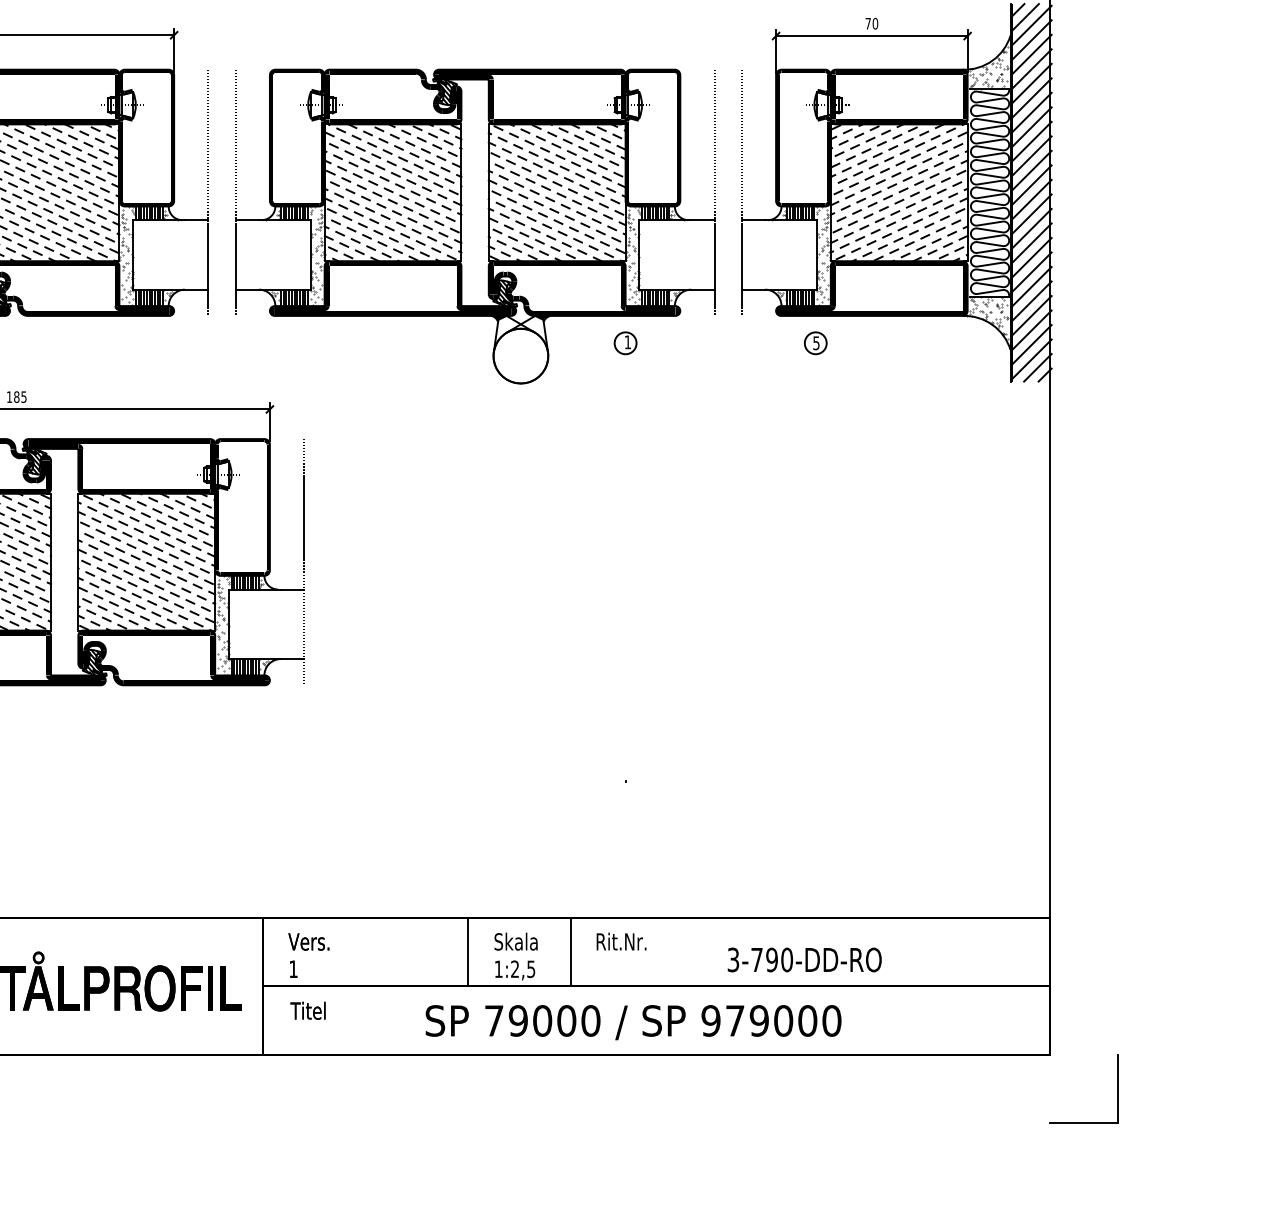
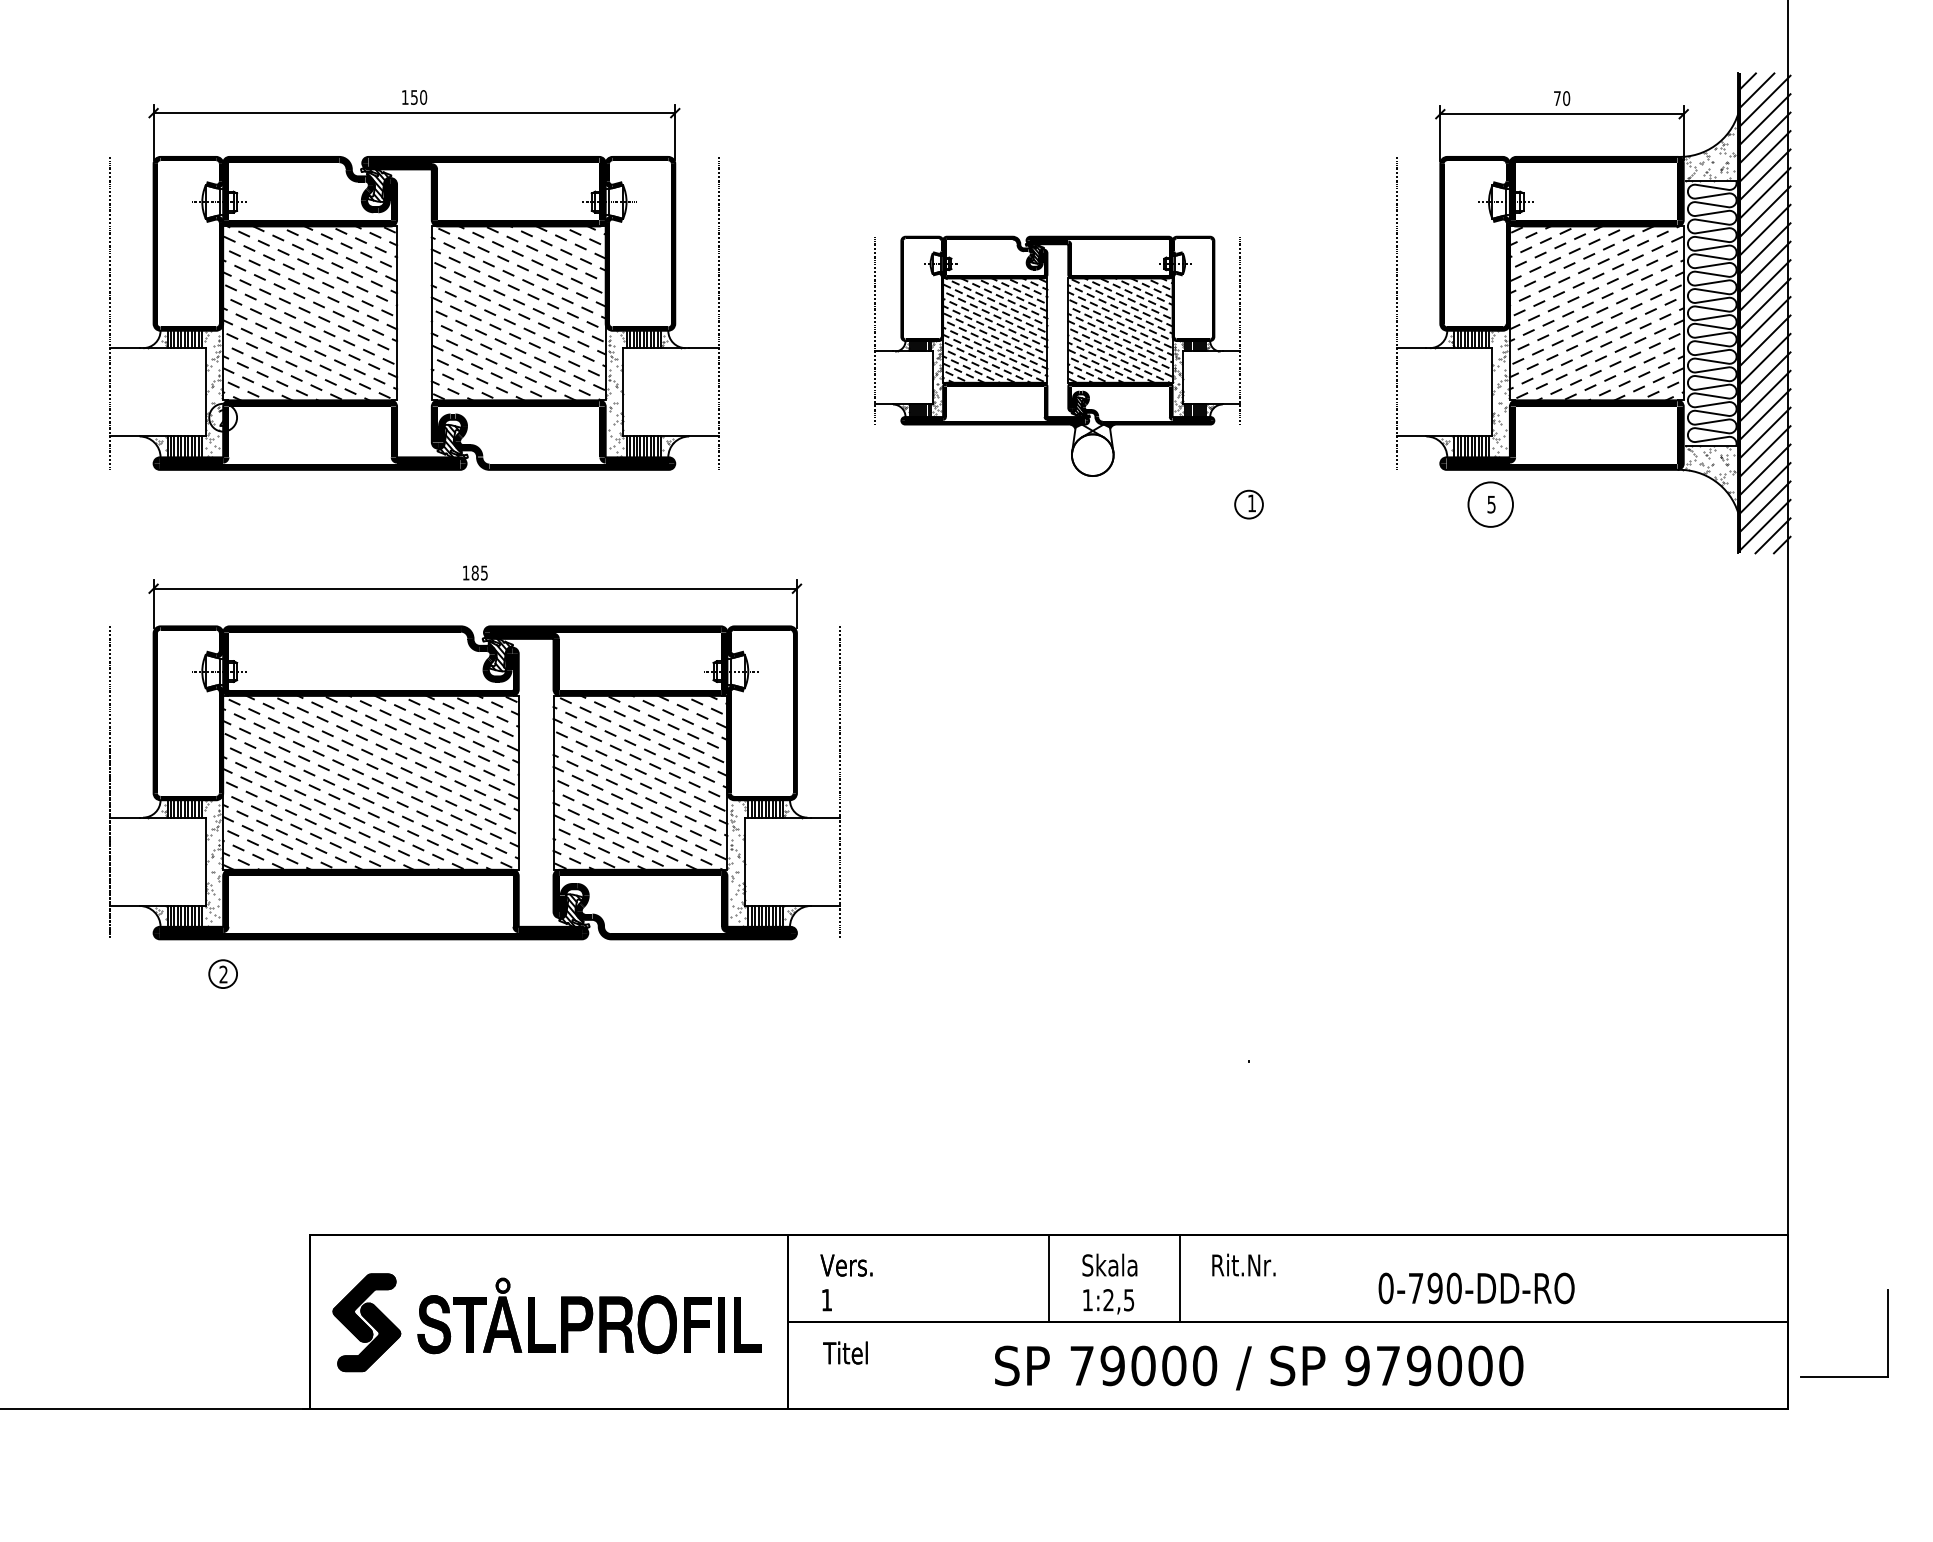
part: (474, 226) -> (1057, 356), size x0.6
circle: (815, 343) -> (1490, 504), size x1.6
text: (732, 960) -> (1385, 1288), 3-790-DD-RO -> 0-790-DD-RO
part: (1117, 1089) -> (1887, 1333), moved

